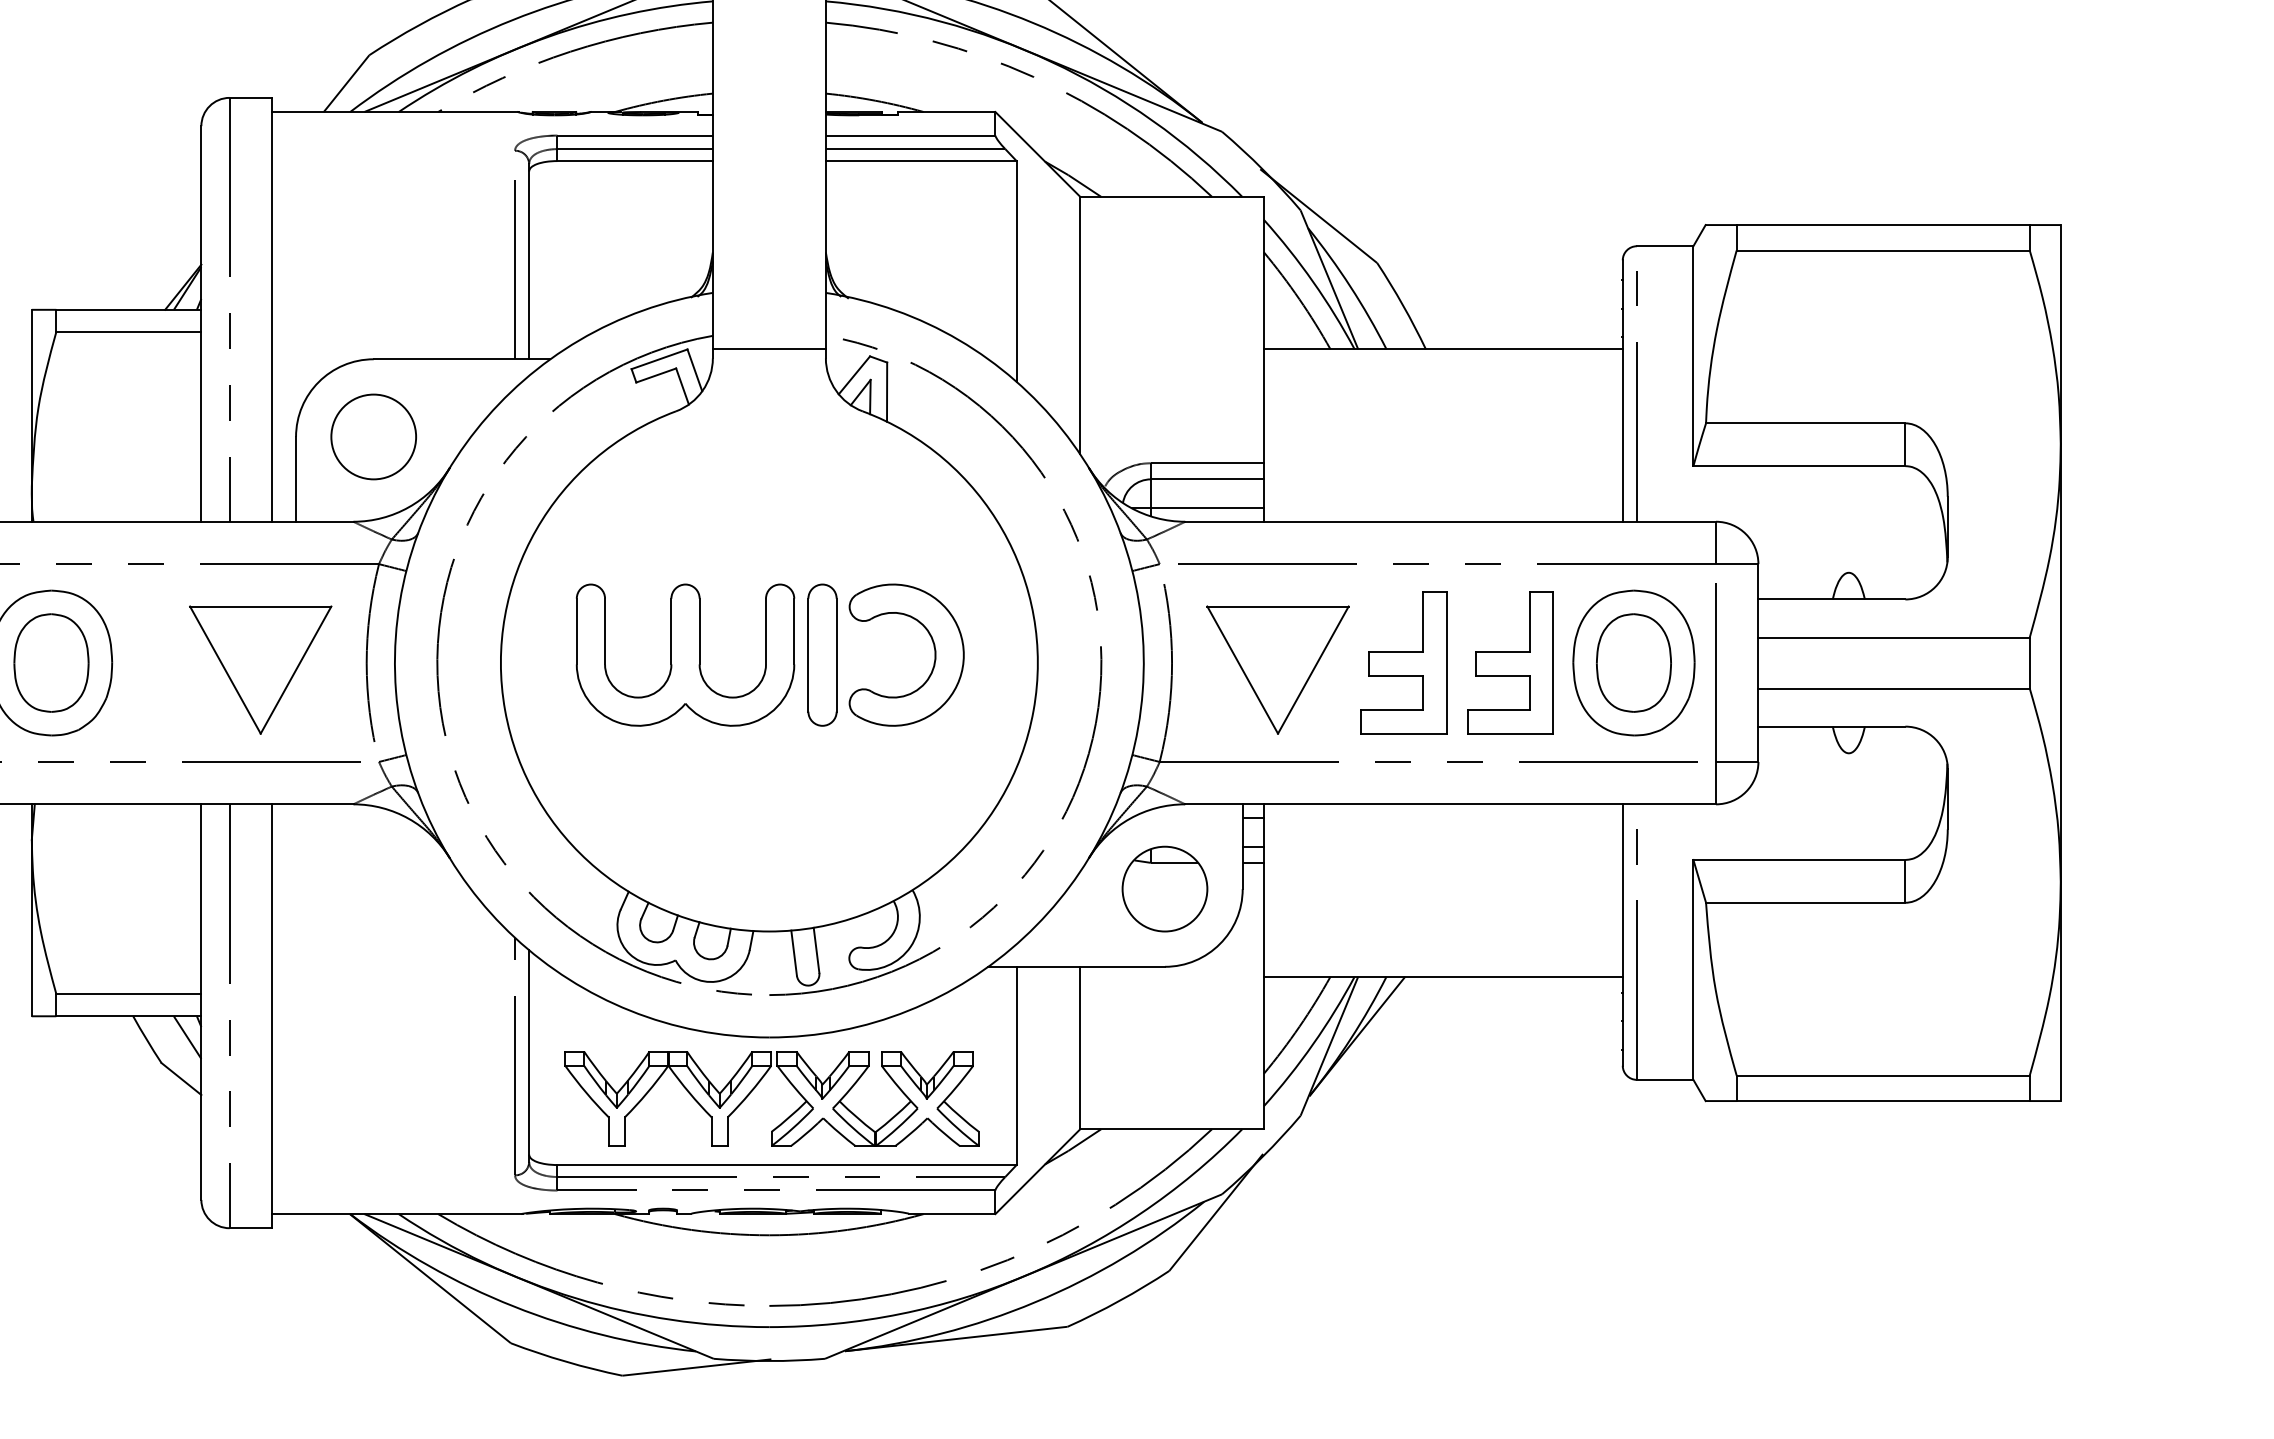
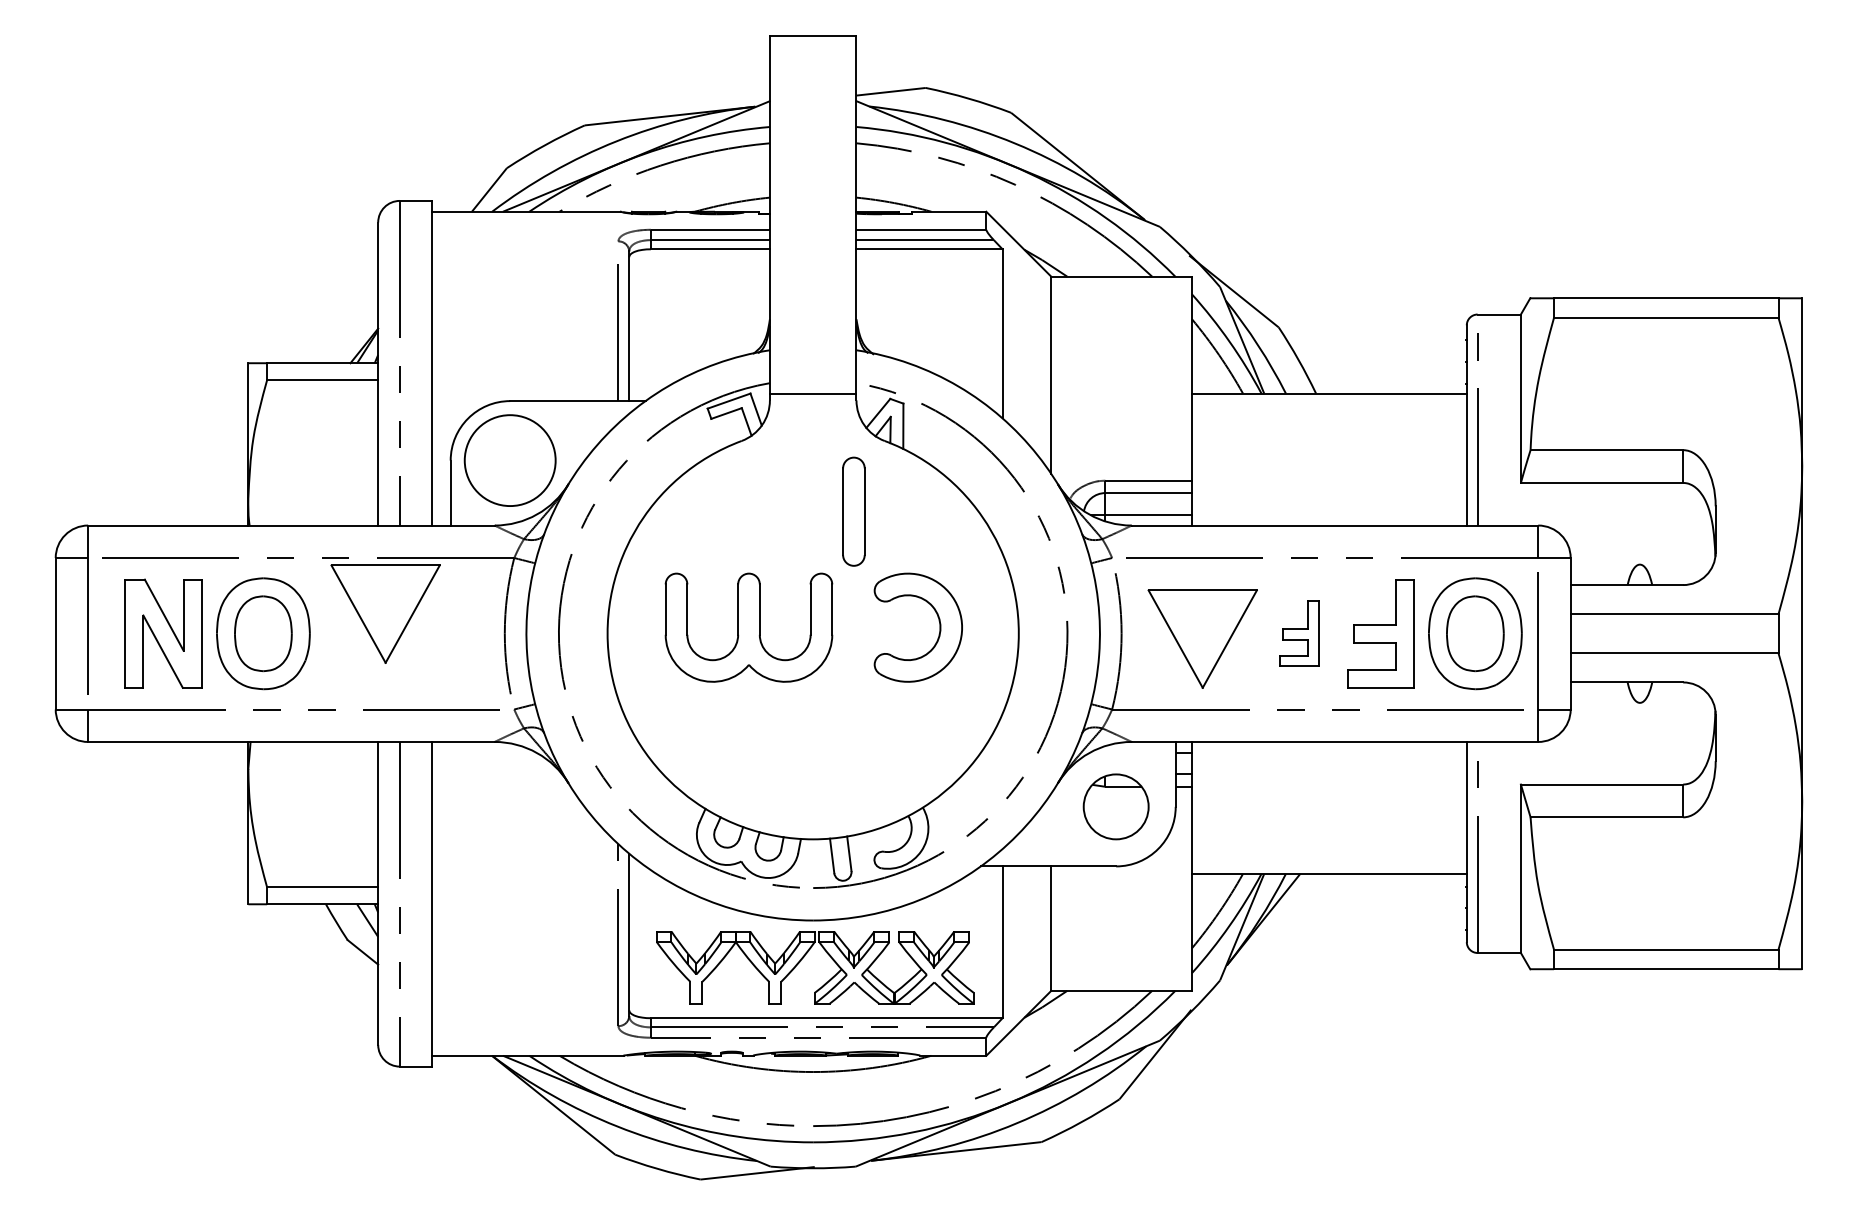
circle: (372, 436) -> (509, 460), size x1.4
part: (821, 654) -> (853, 511), moved
part: (1404, 662) -> (1299, 633), size x0.6
part: (260, 669) -> (385, 613), moved

